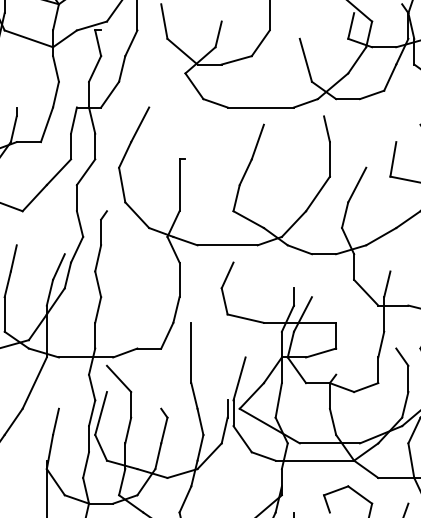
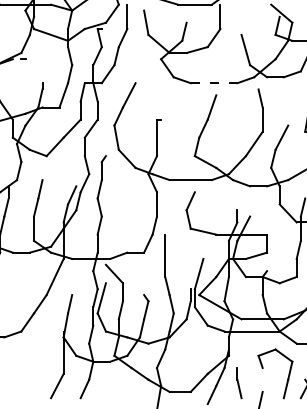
line: (261, 107) -> (214, 83), solid -> dashed

